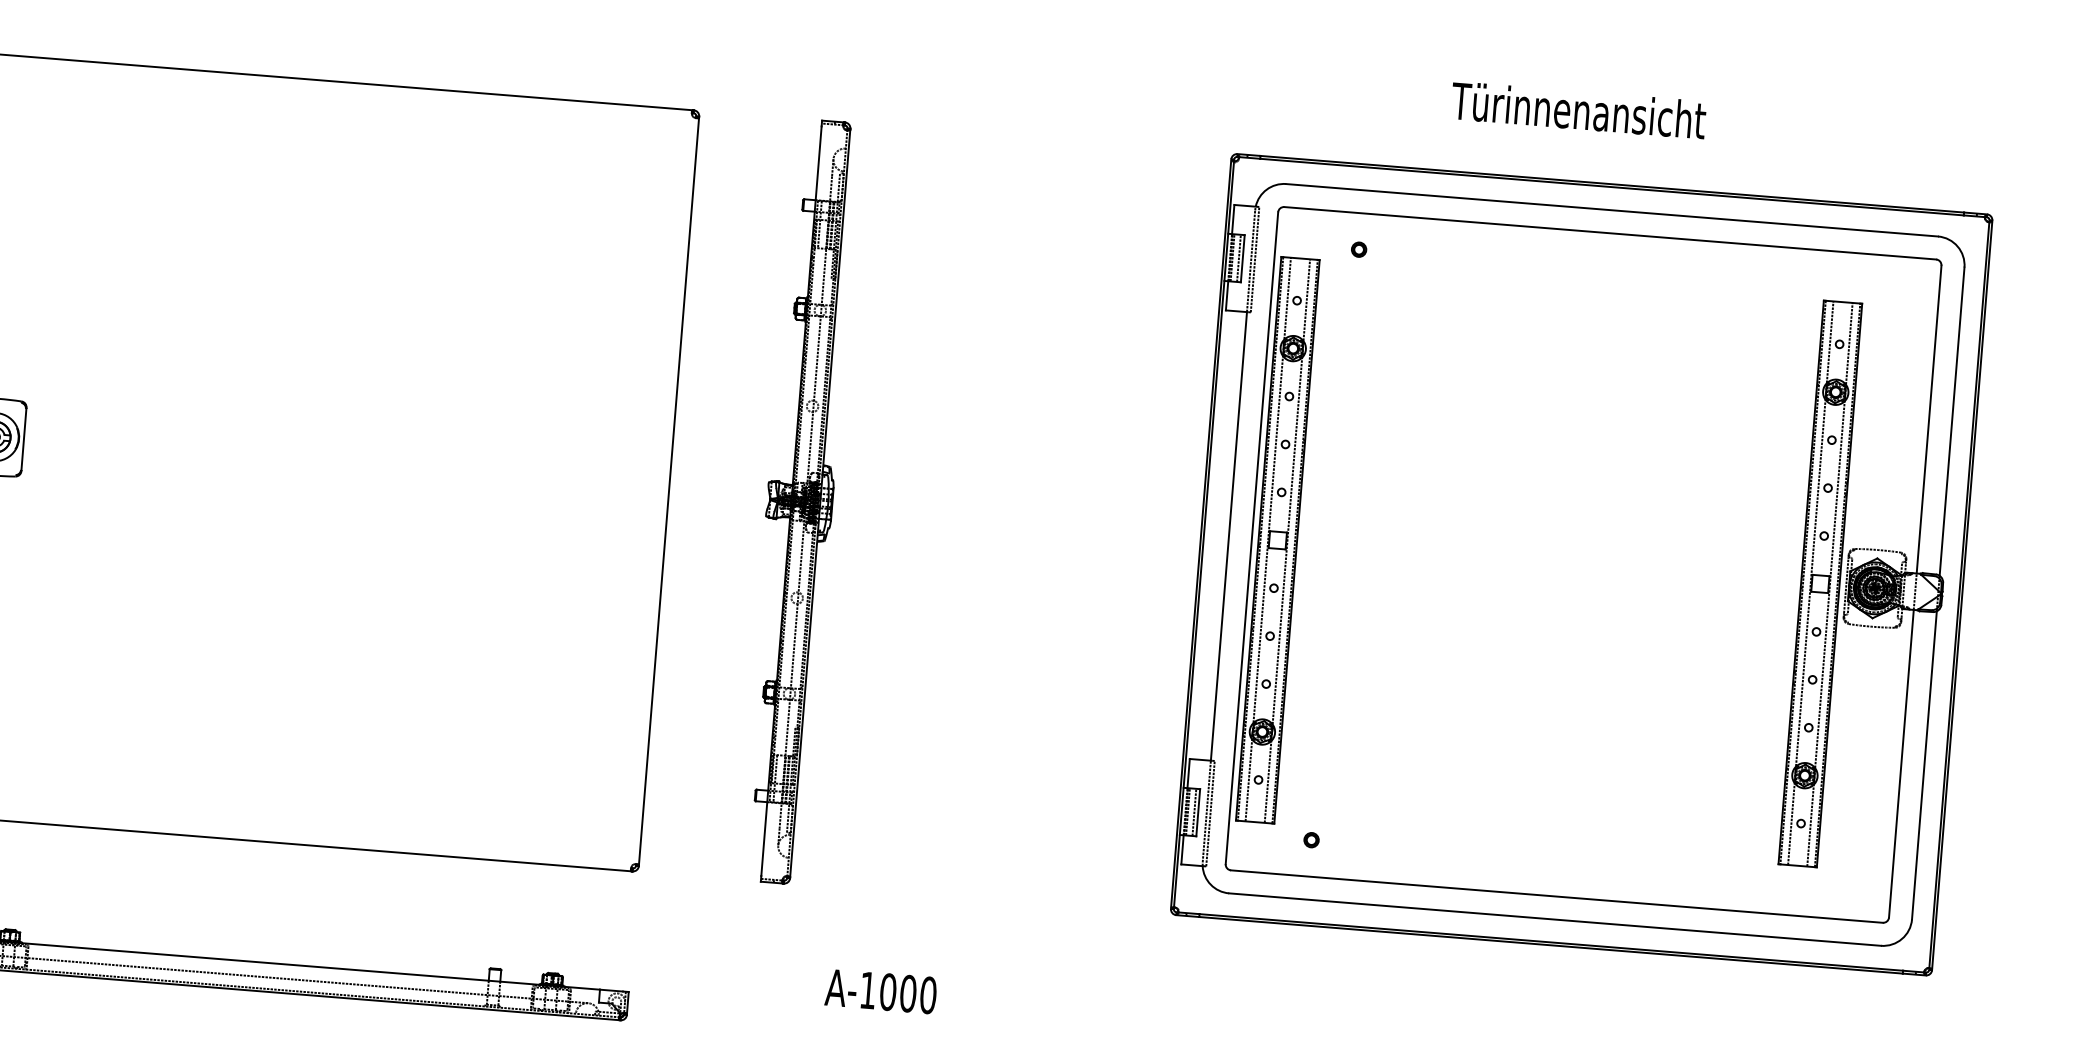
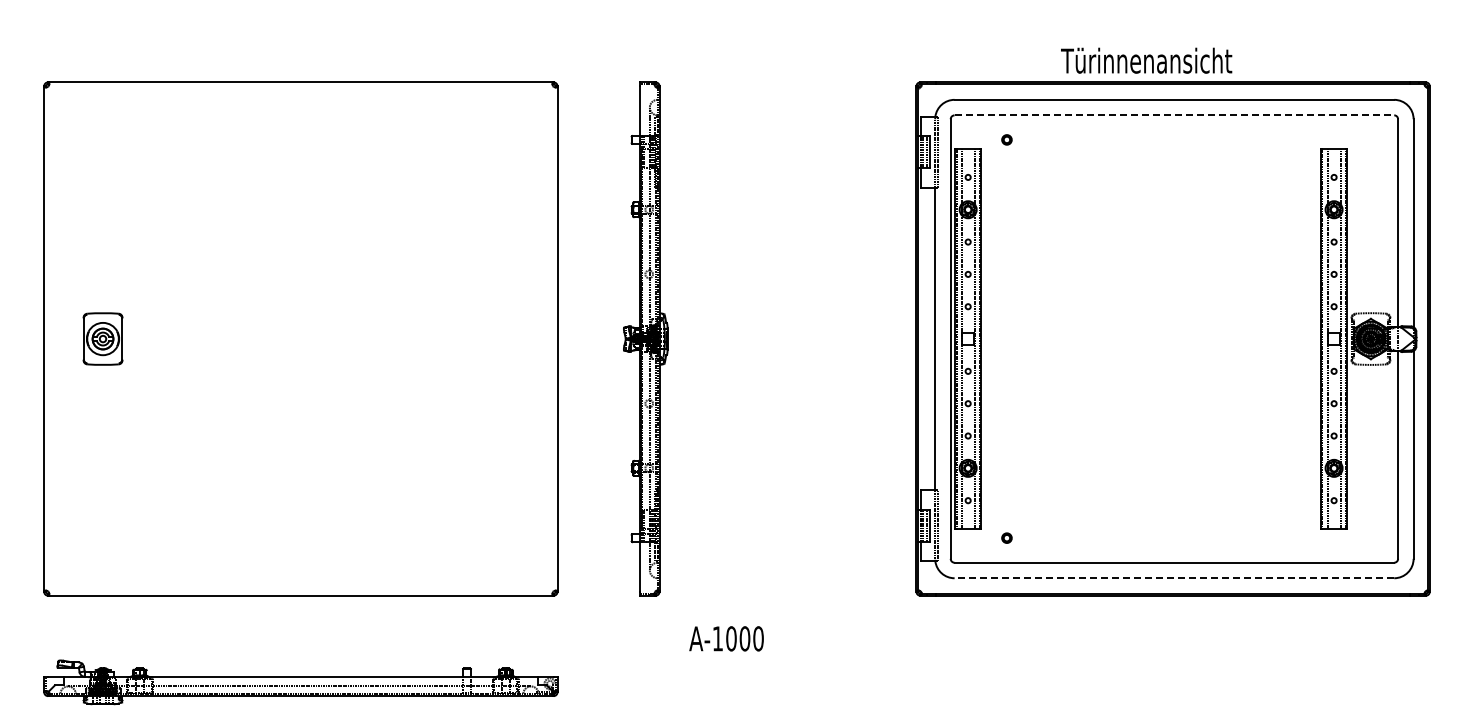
text: (1578, 110) -> (1146, 60), moved
line: (1610, 233) -> (1174, 115), solid -> dashed
line: (1555, 919) -> (1174, 578), solid -> dashed
text: (880, 991) -> (726, 638), moved

